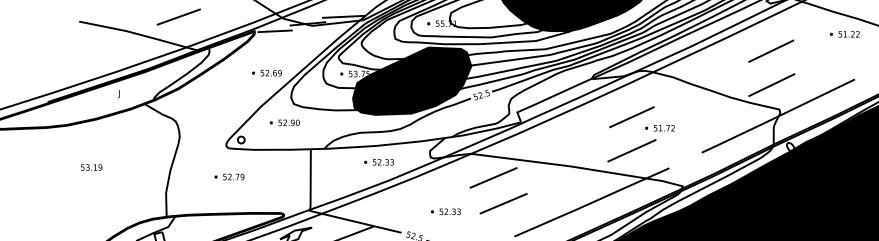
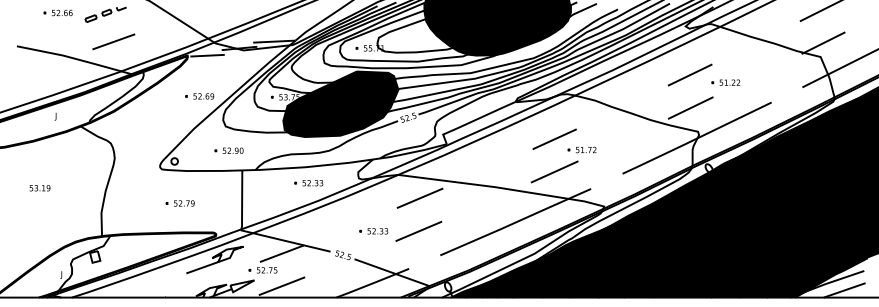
part: (844, 34) -> (725, 82), moved
part: (284, 122) -> (228, 150), moved
text: (91, 167) -> (39, 188), moved
part: (228, 177) -> (179, 203), moved
line: (503, 203) -> (418, 231), moved

